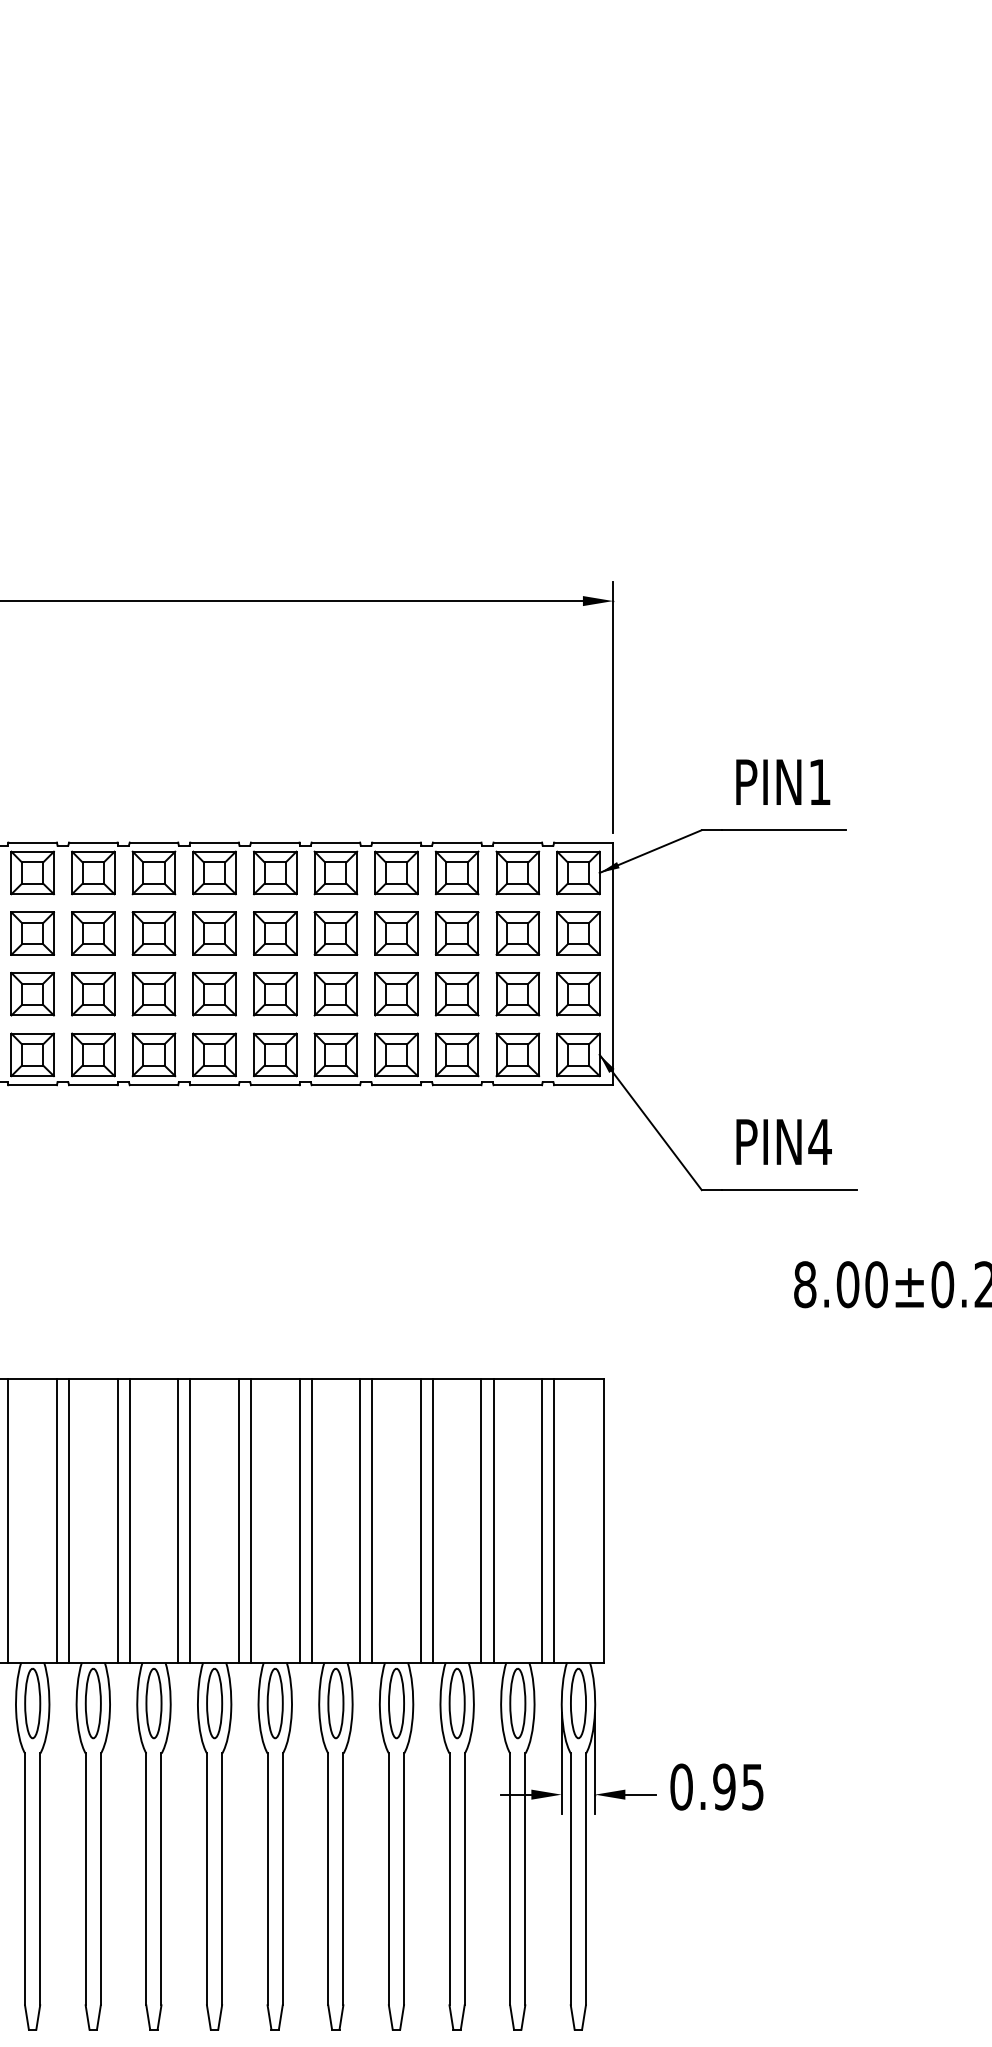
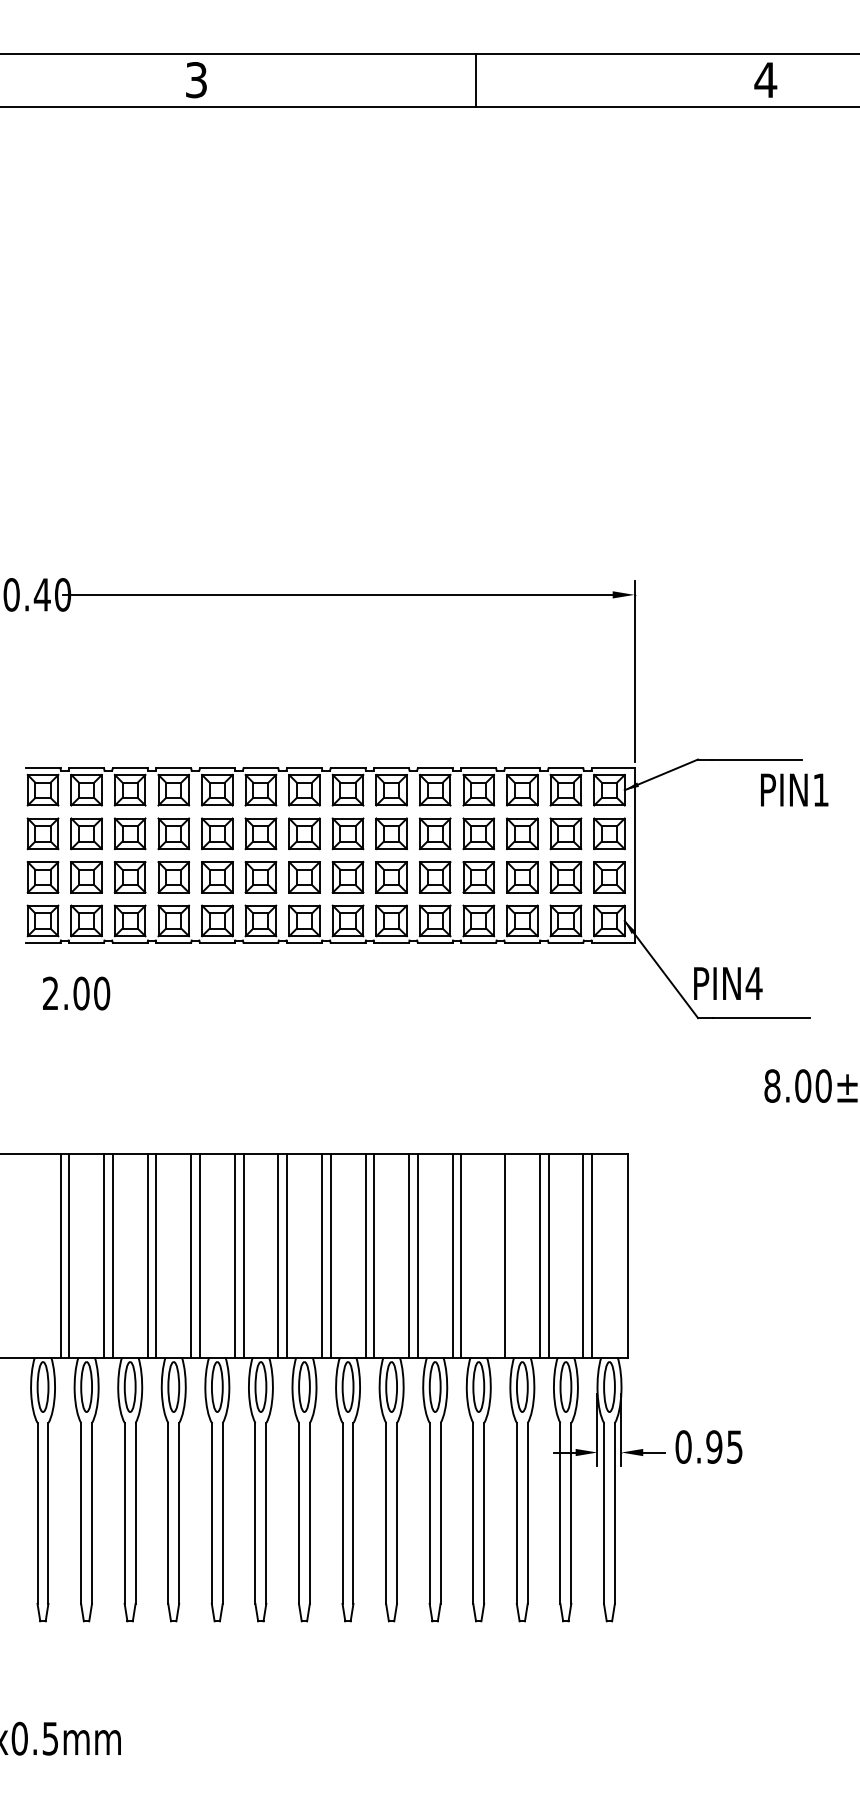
text: (783, 781) -> (794, 789), moved
text: (784, 1141) -> (728, 983), moved
line: (421, 1520) -> (496, 1255), removed

